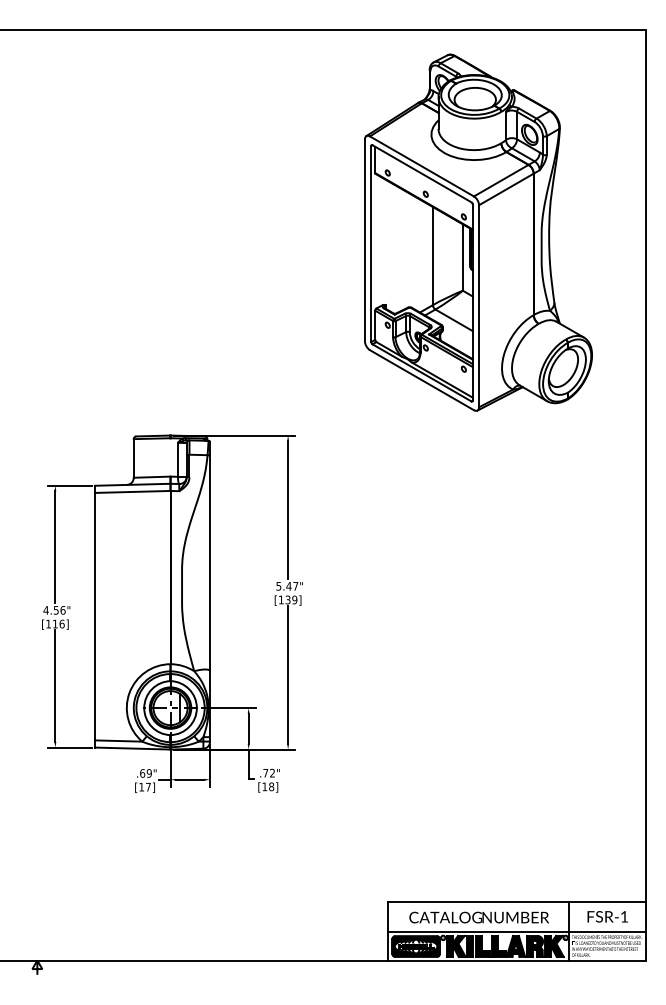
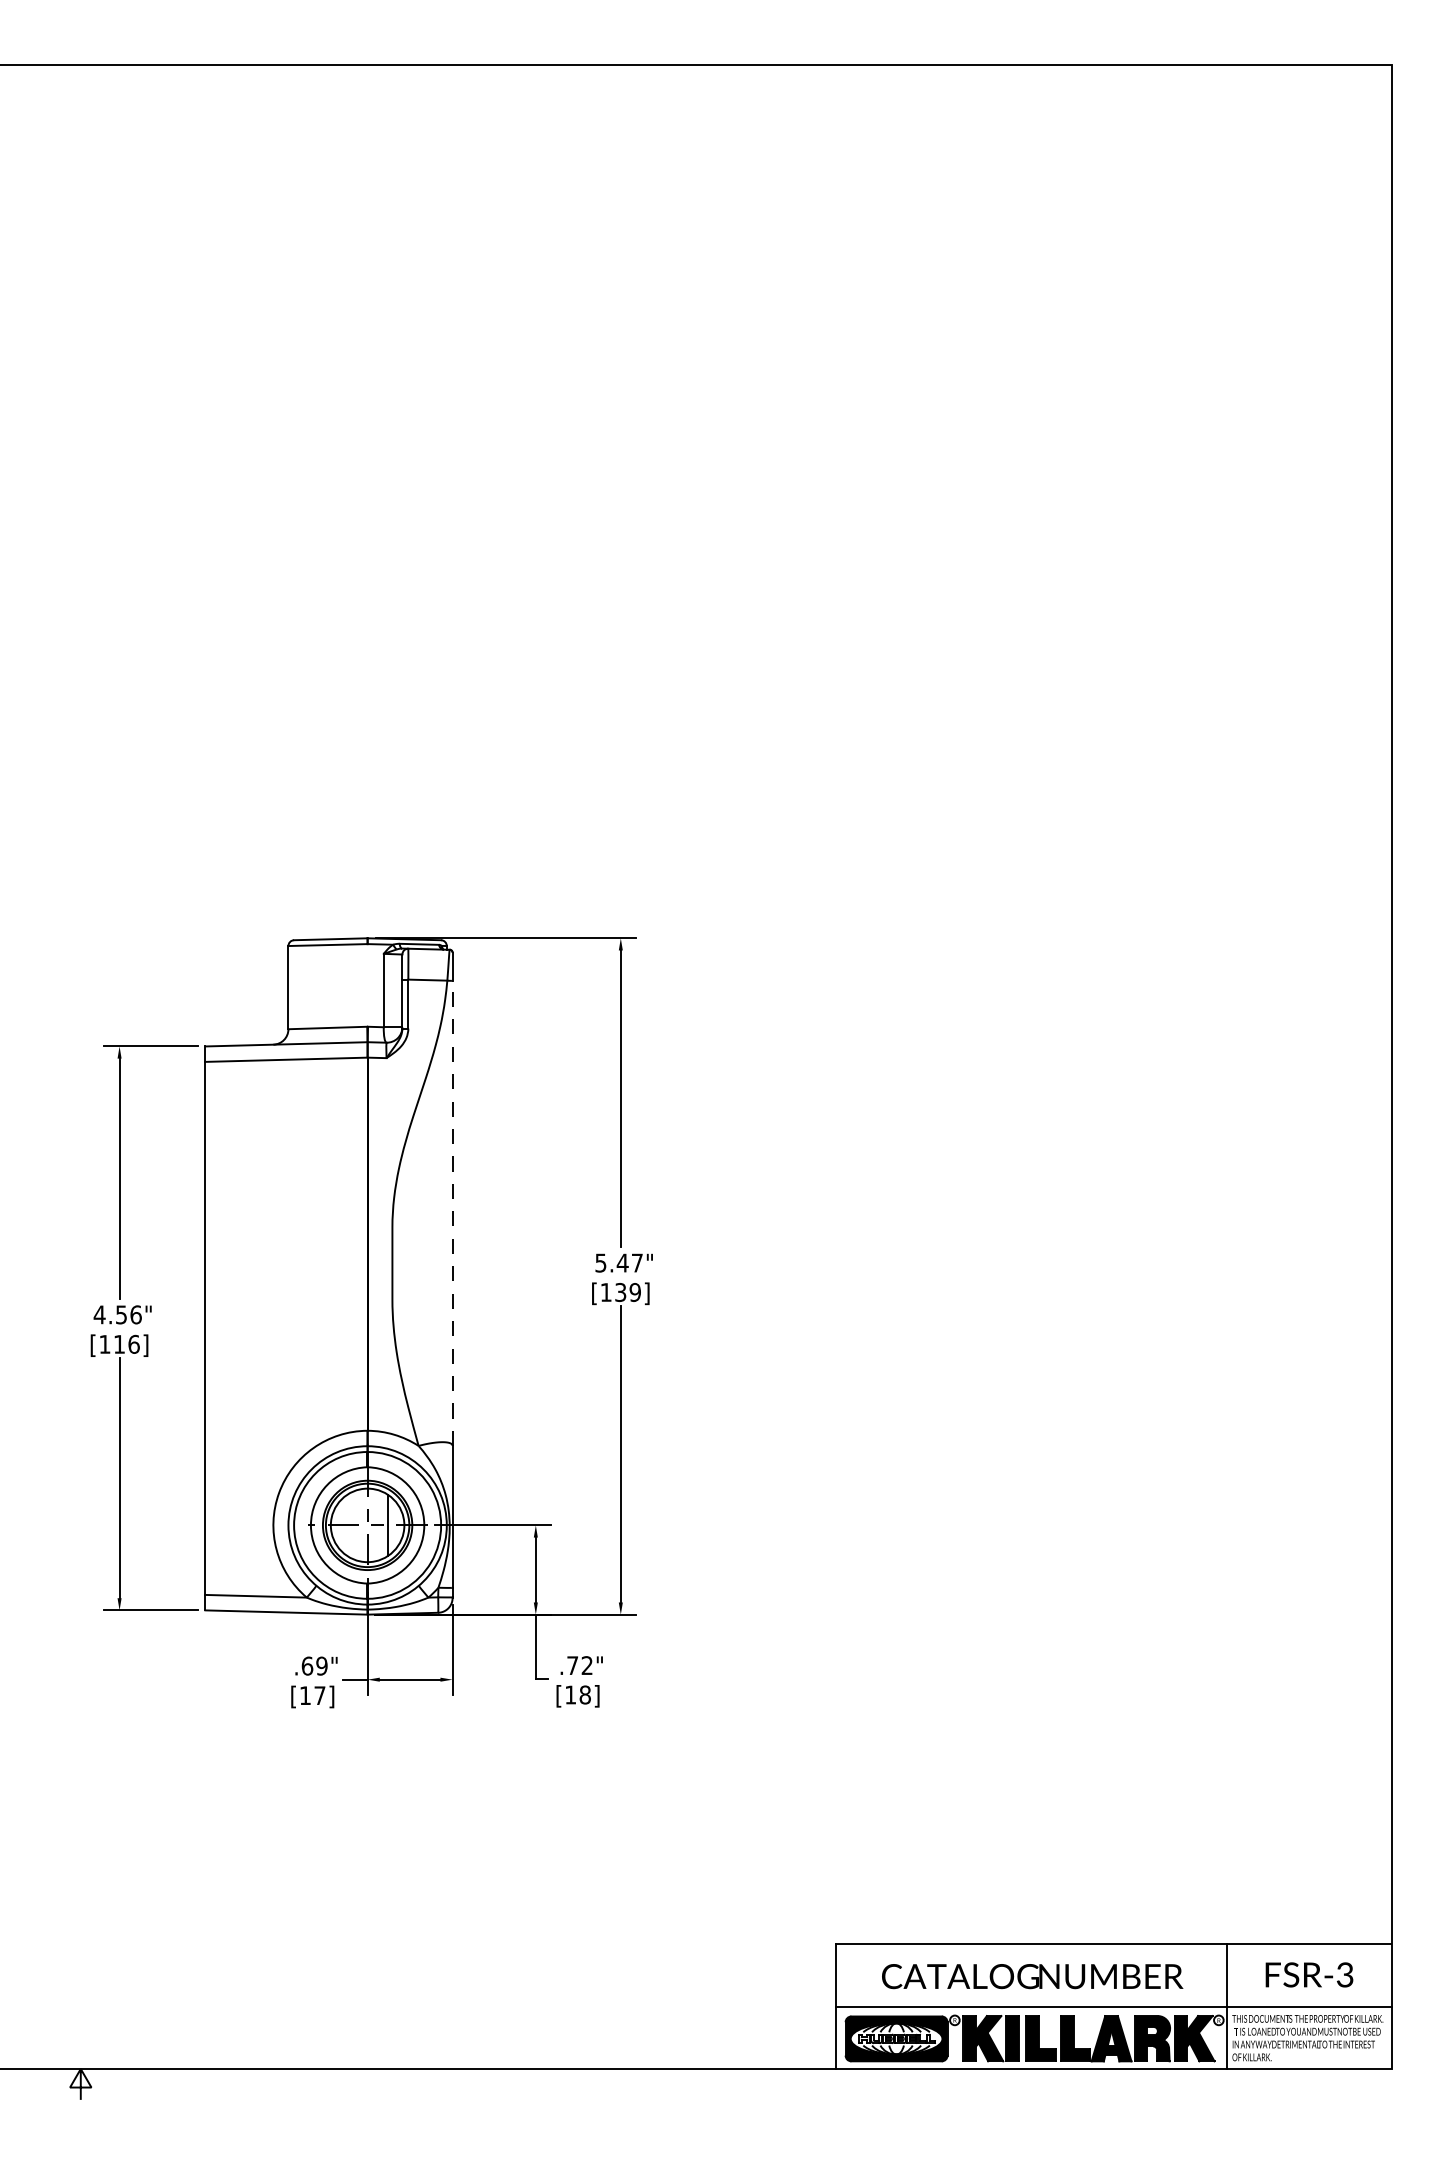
part: (478, 232) -> (1030, 500), removed
line: (210, 562) -> (453, 1211), solid -> dashed
text: (624, 916) -> (1345, 1974), FSR-1 -> FSR-3

